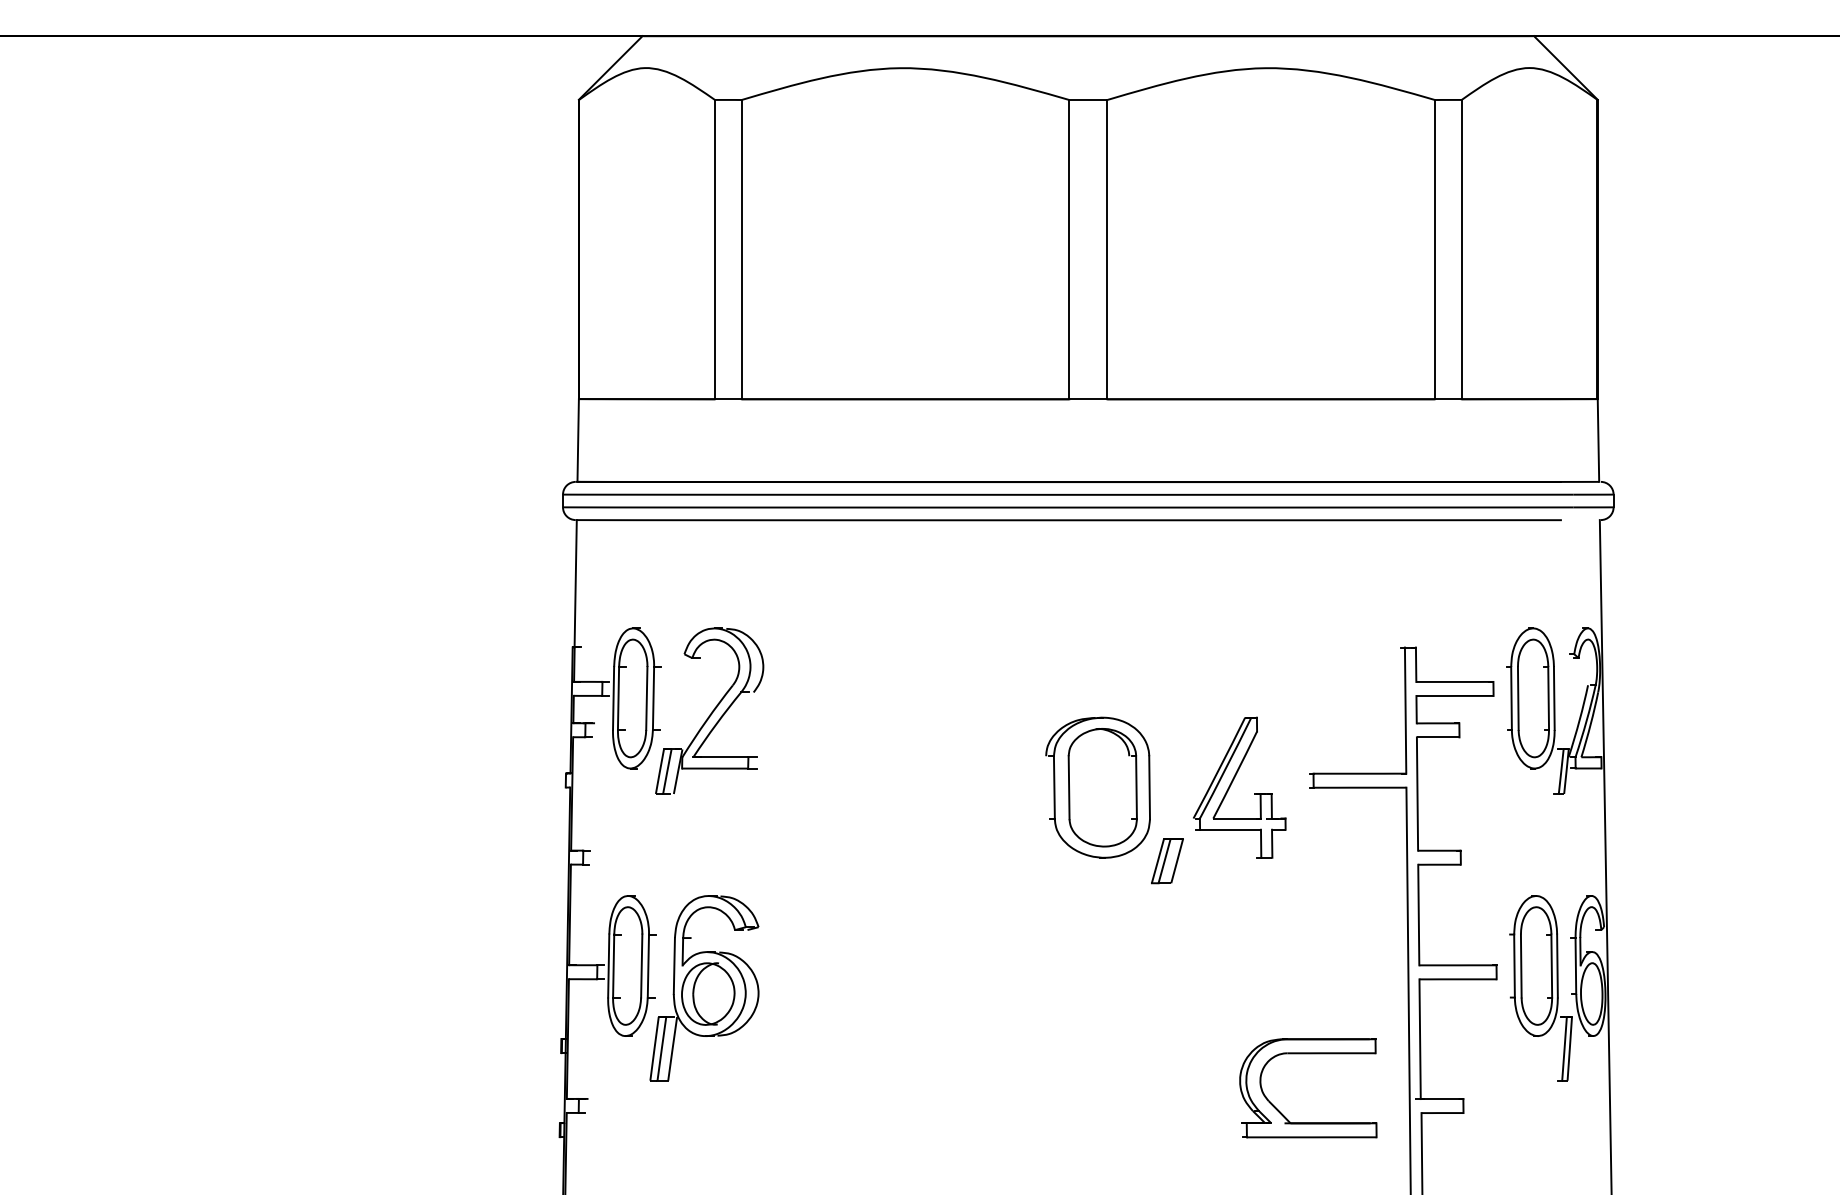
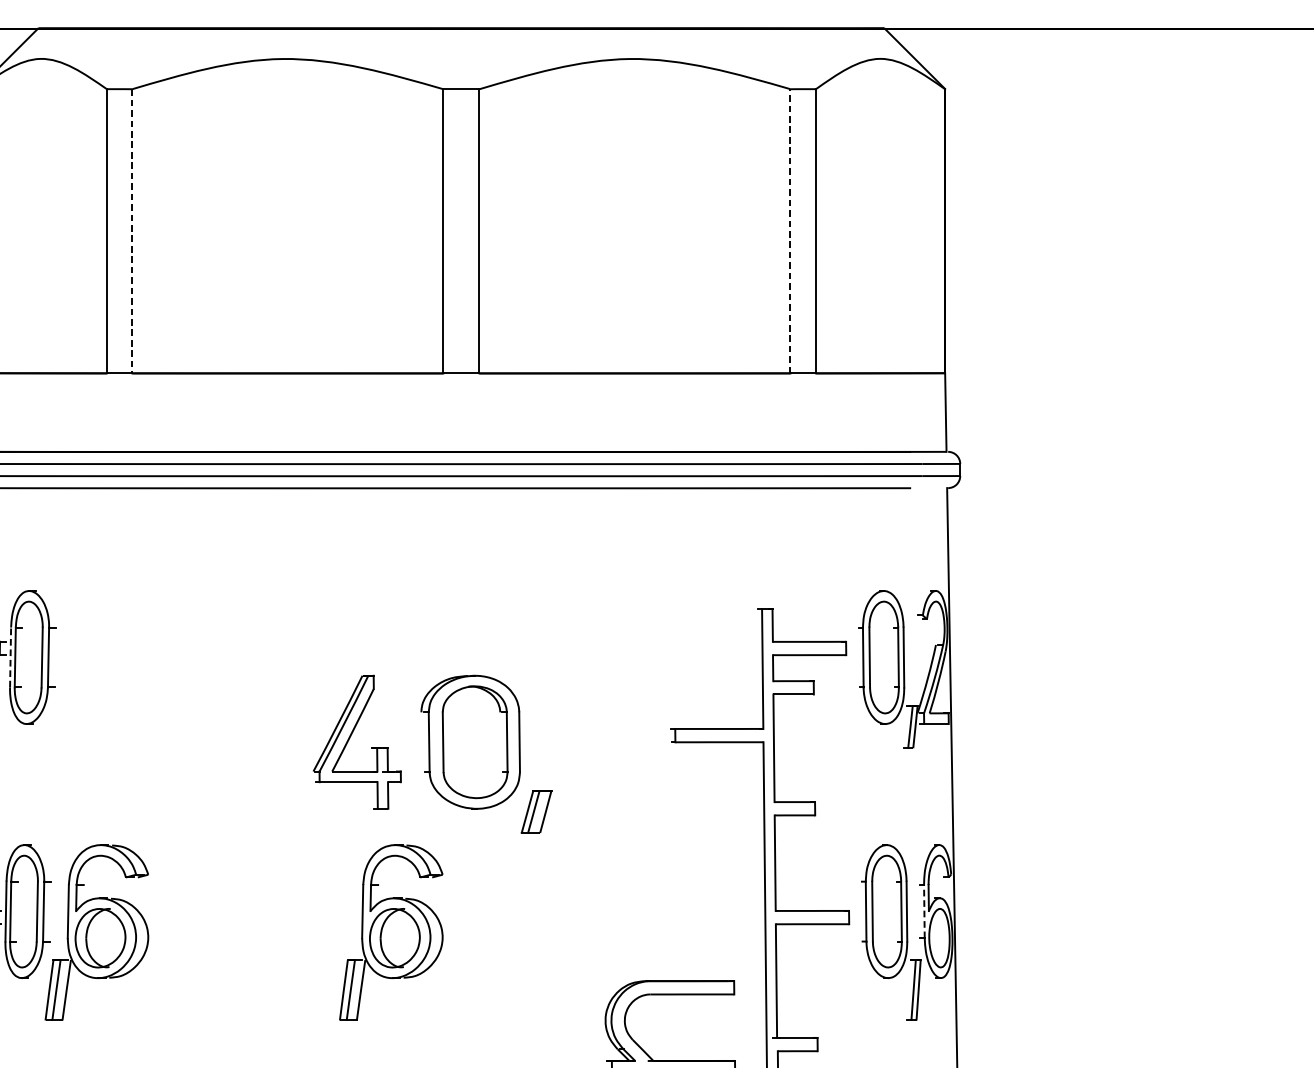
line: (741, 249) -> (132, 231), solid -> dashed
line: (1434, 249) -> (790, 231), solid -> dashed
line: (613, 698) -> (10, 657), solid -> dashed
part: (709, 710) -> (101, 668), removed
part: (1232, 783) -> (350, 738), moved
line: (1575, 965) -> (924, 911), solid -> dashed
part: (1014, 988) -> (391, 932), added

